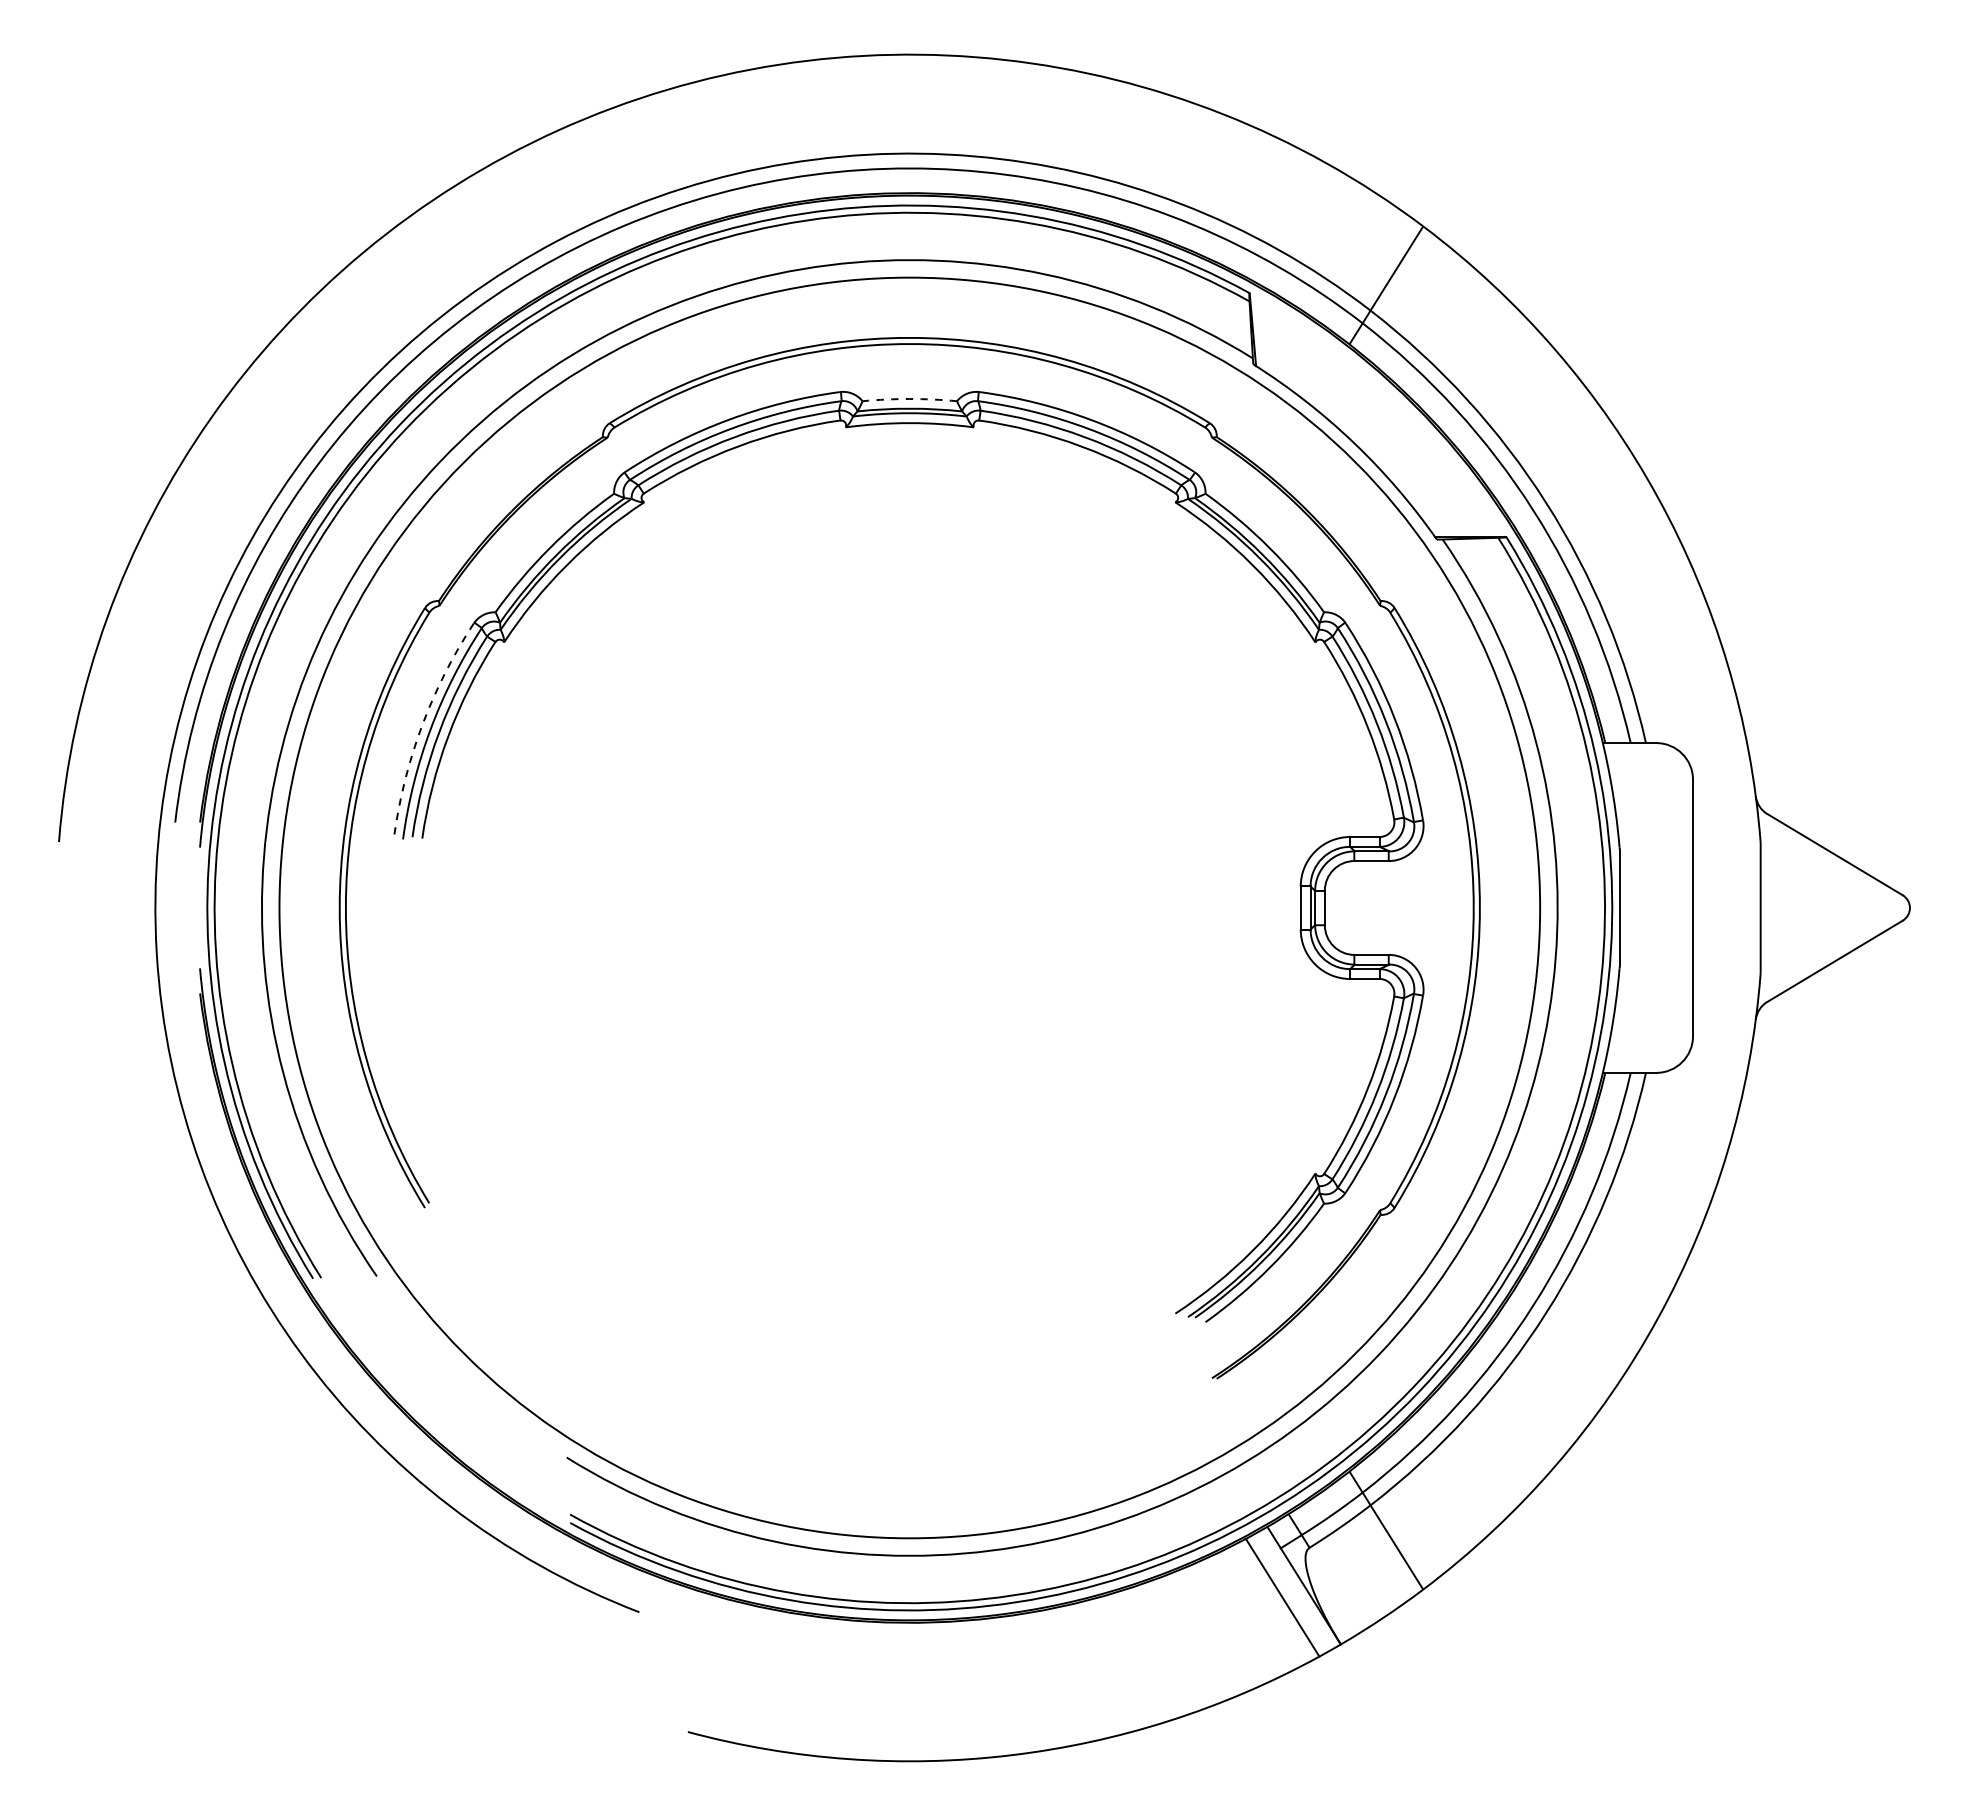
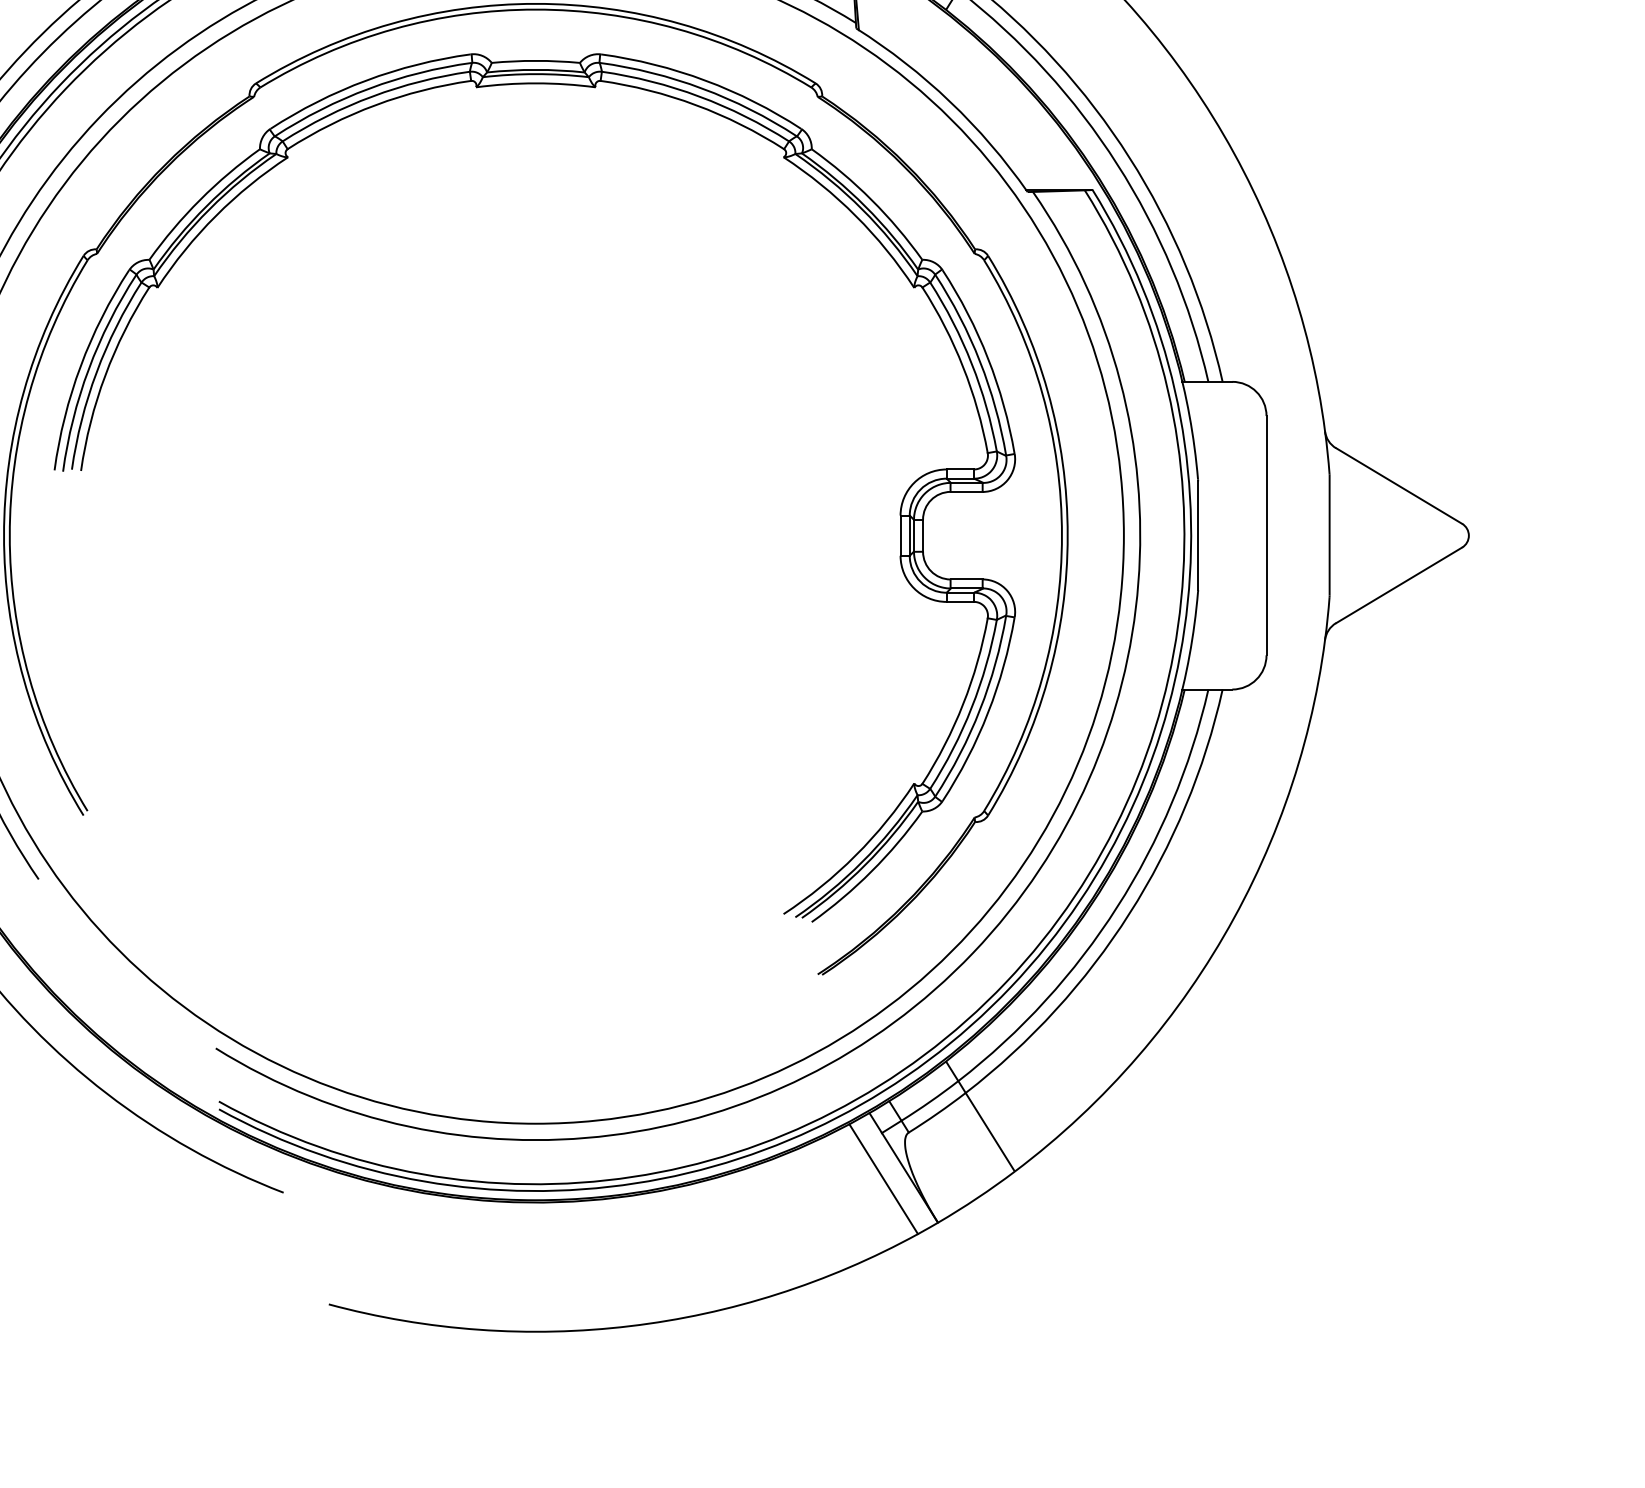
arc: (909, 399) -> (535, 61), dashed -> solid
arc: (421, 726) -> (80, 366), dashed -> solid

